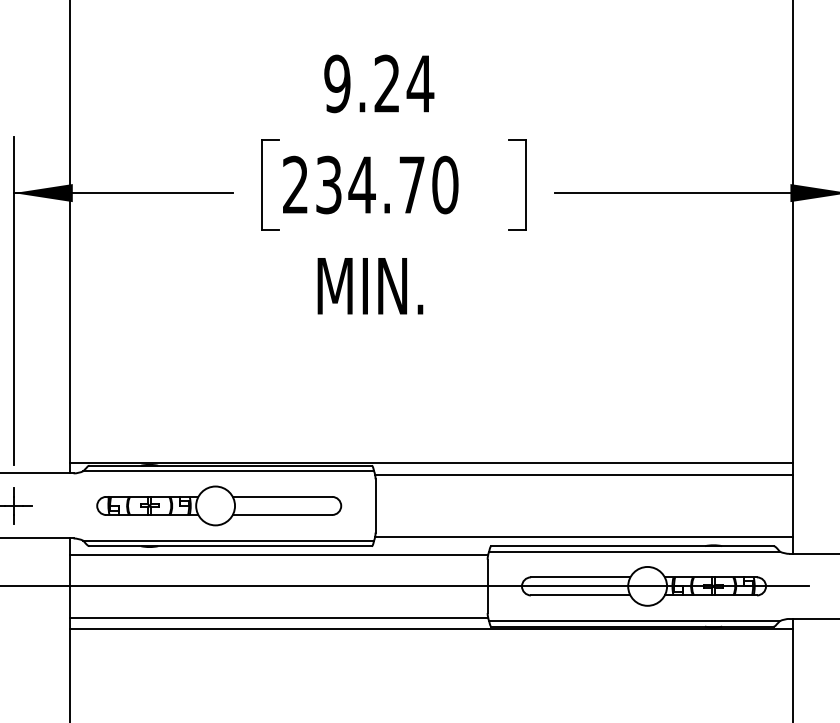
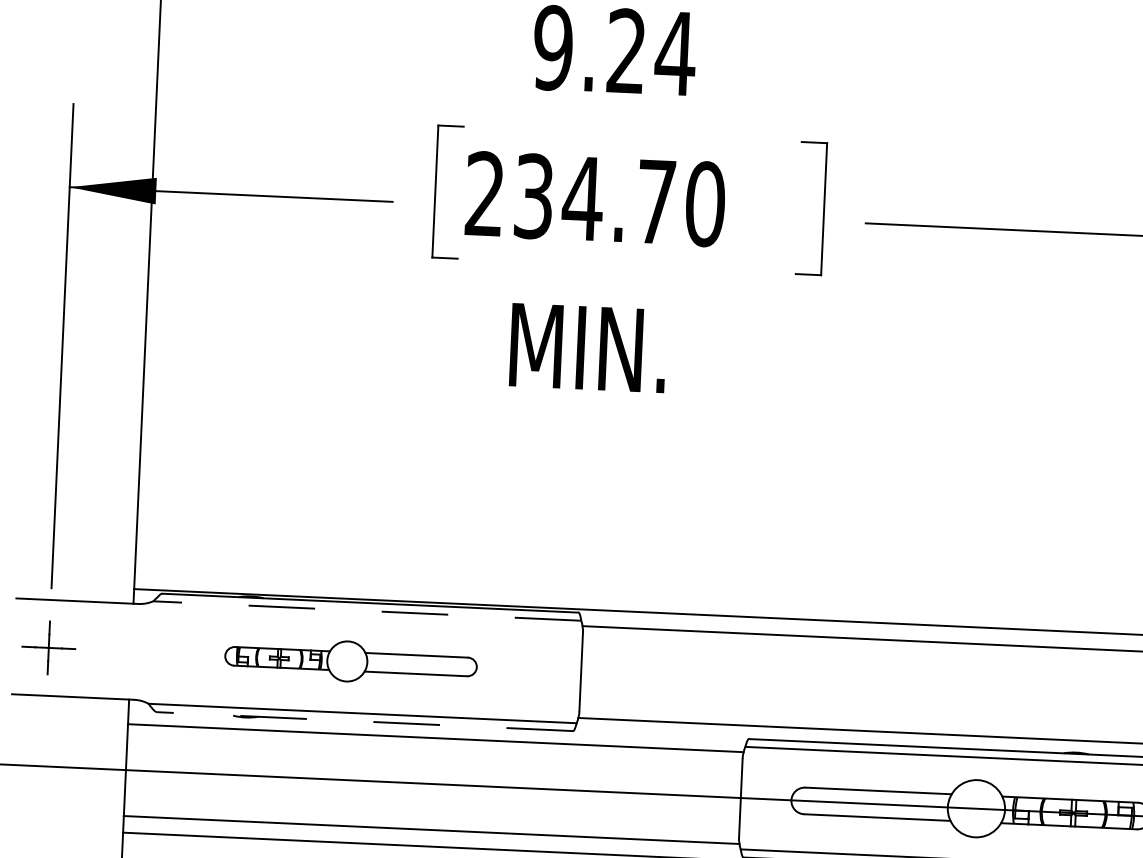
line: (228, 471) -> (366, 611), solid -> dashed
part: (219, 505) -> (351, 660), size x0.7
line: (230, 546) -> (364, 722), solid -> dashed

